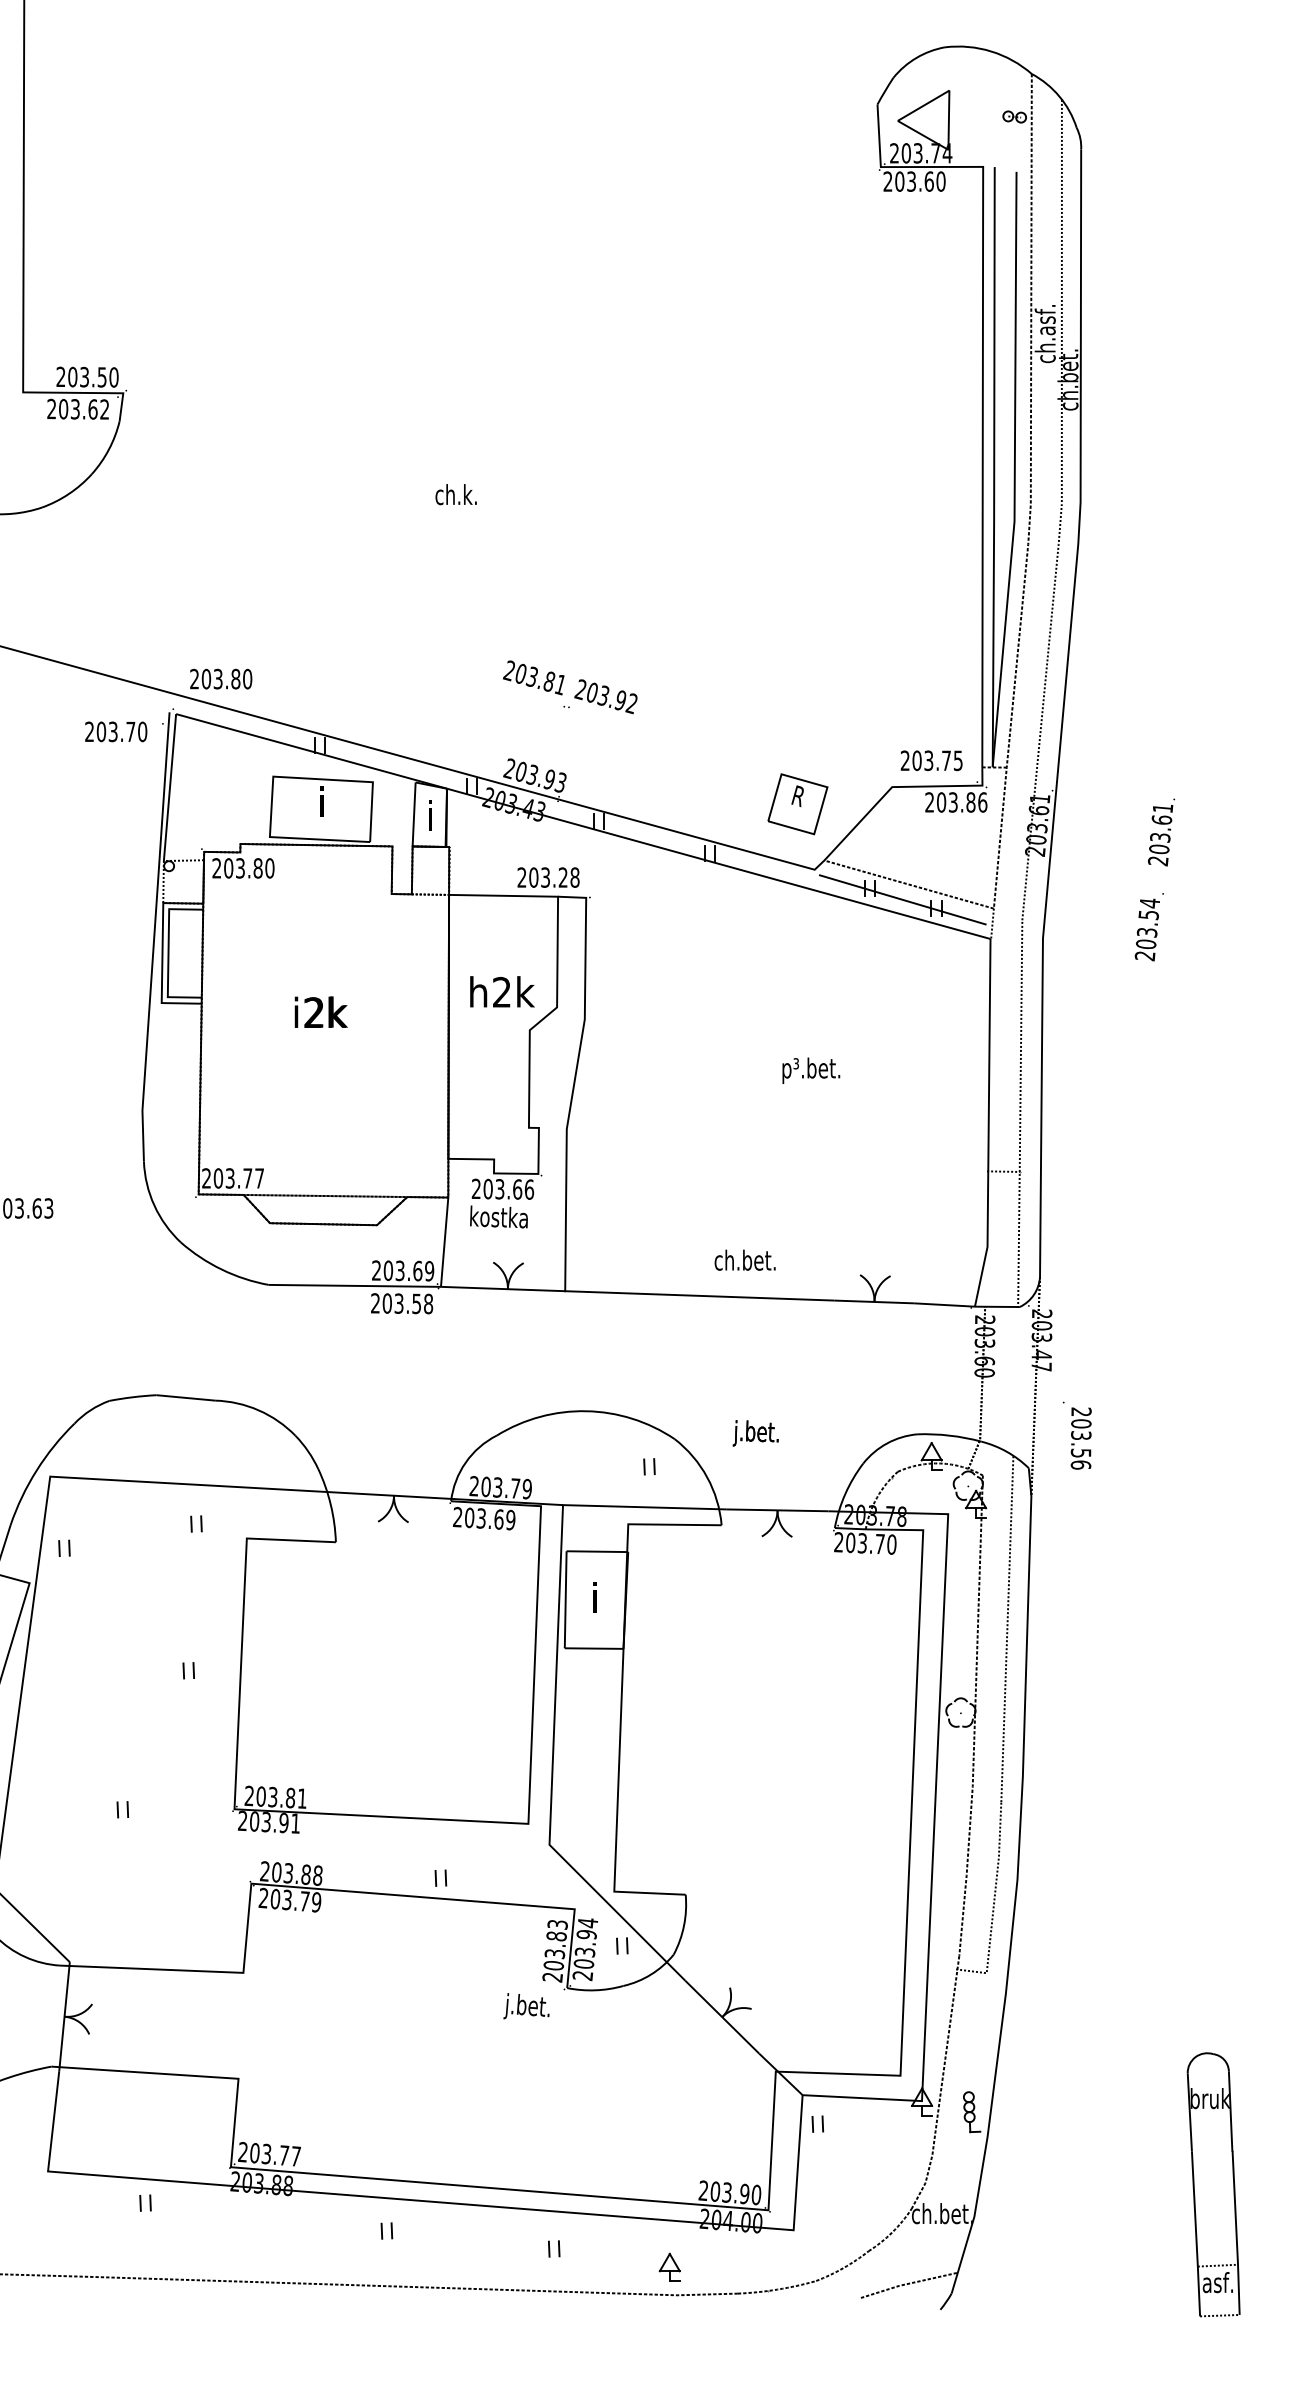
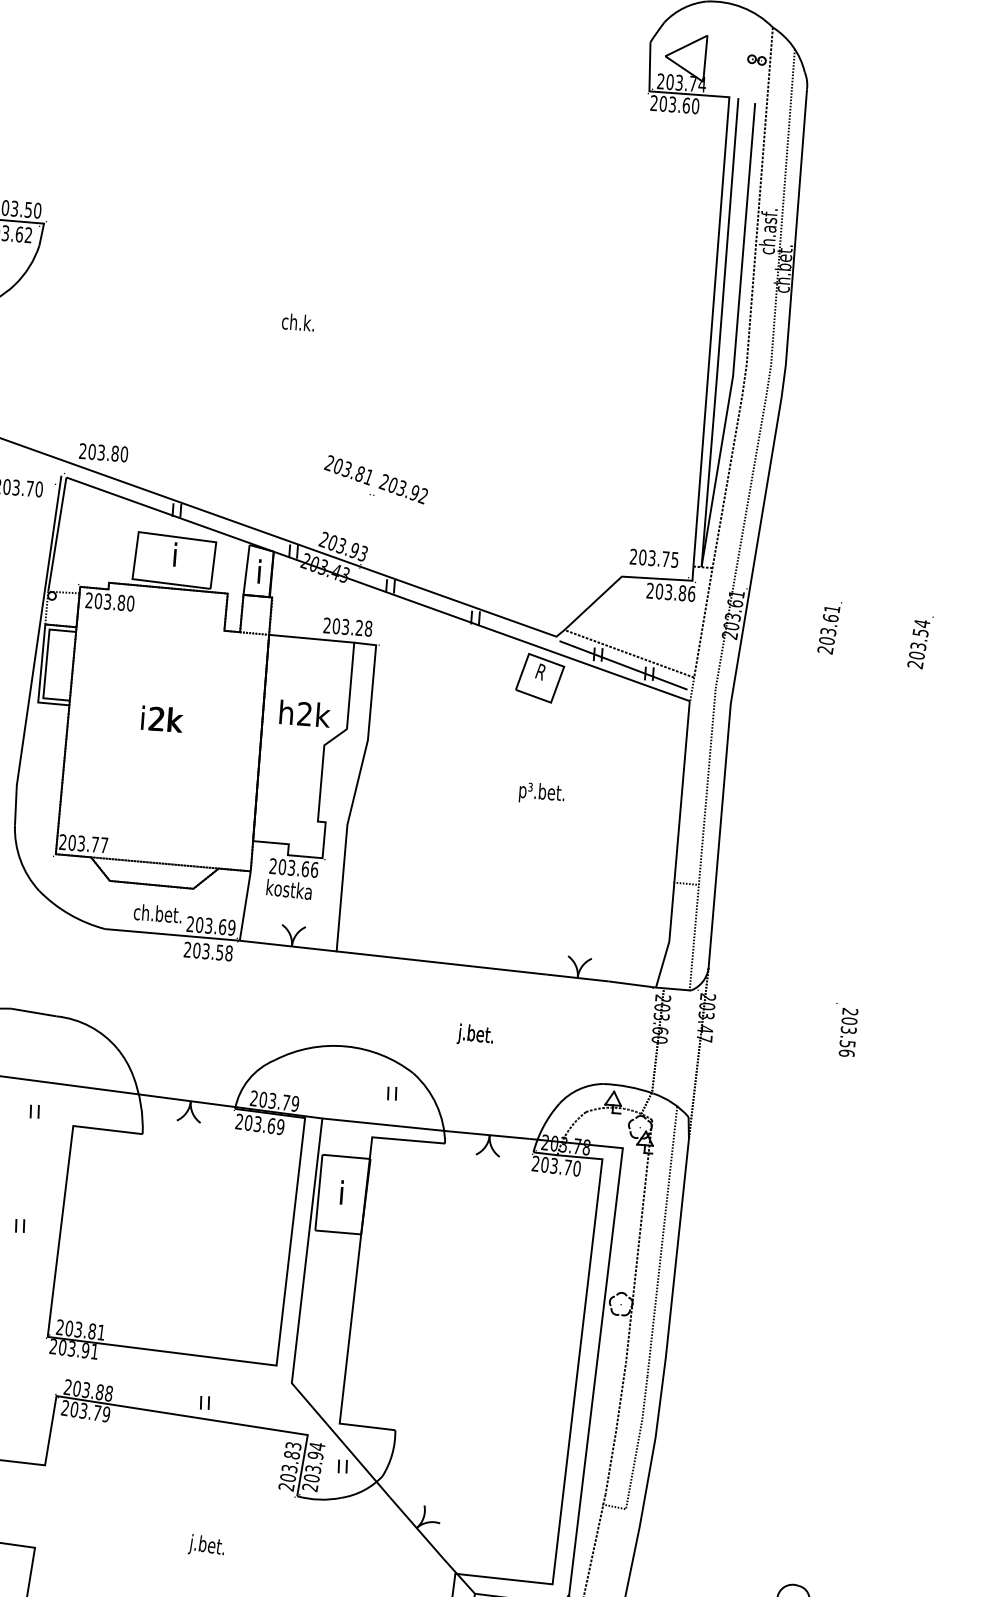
part: (797, 804) -> (539, 678), moved
text: (1148, 927) -> (919, 642), moved
text: (744, 1259) -> (157, 913), moved
text: (755, 1433) -> (475, 1035), moved
text: (1076, 1435) -> (845, 1029), moved
text: (526, 2006) -> (206, 1545), moved

